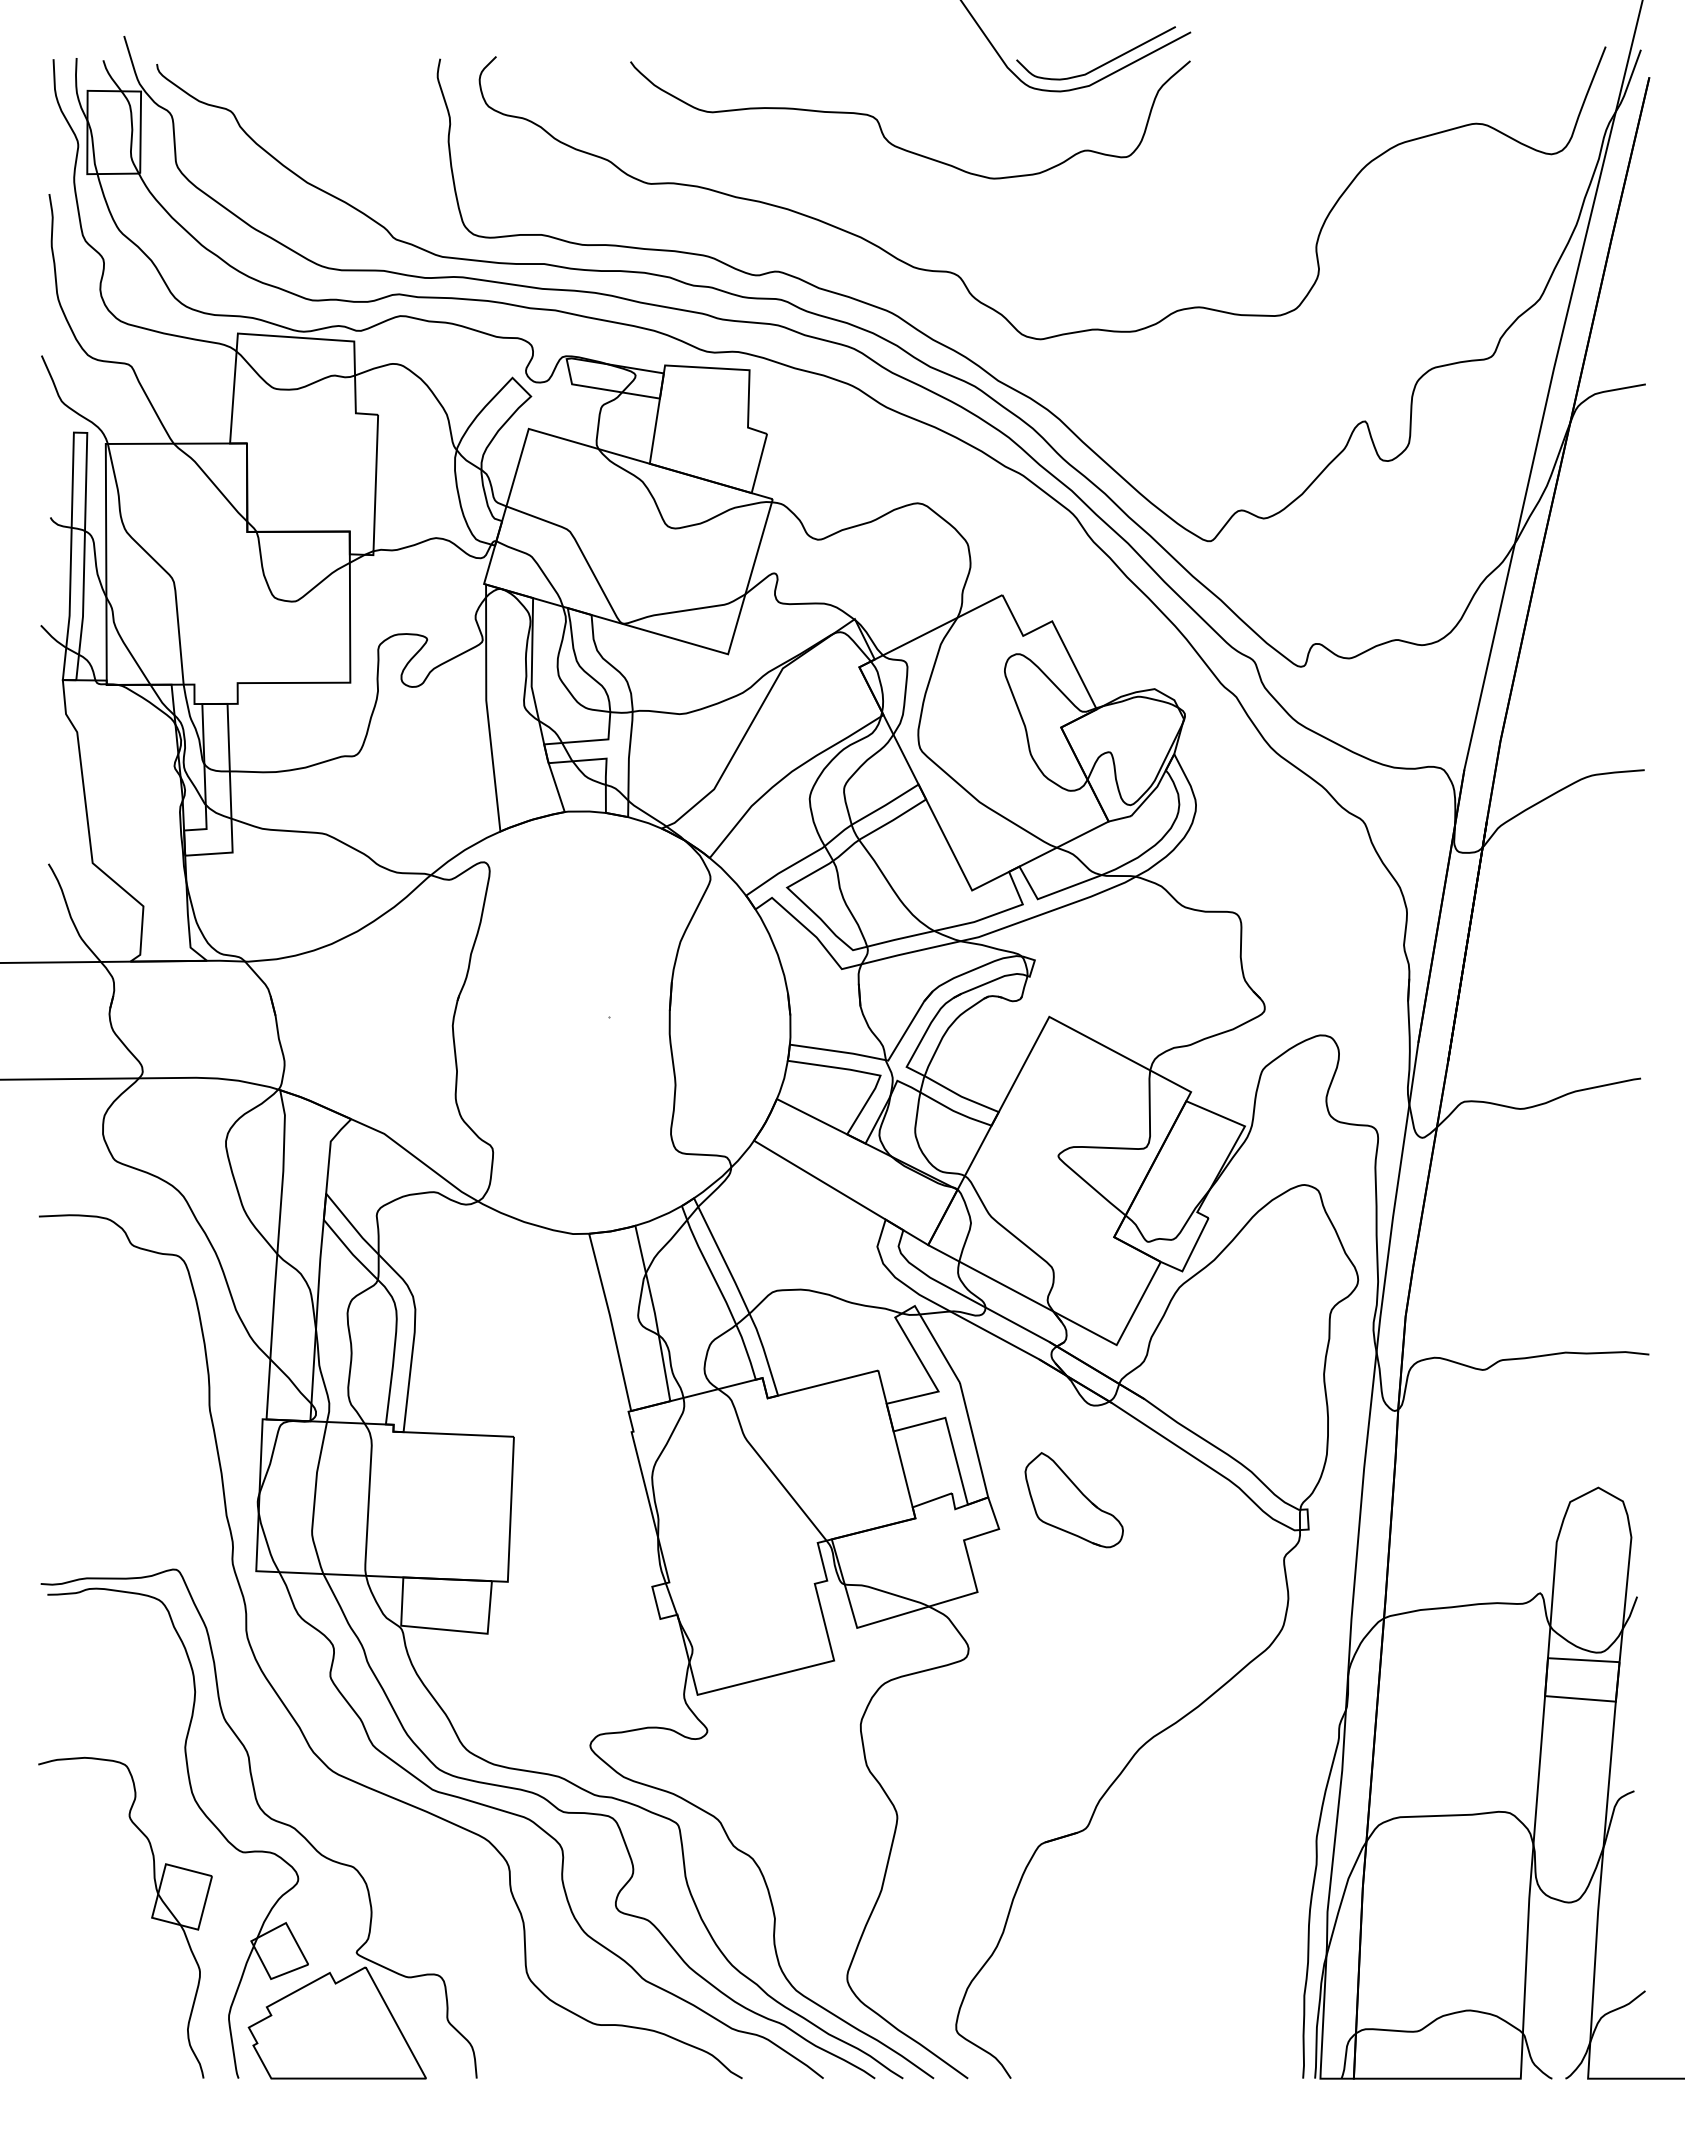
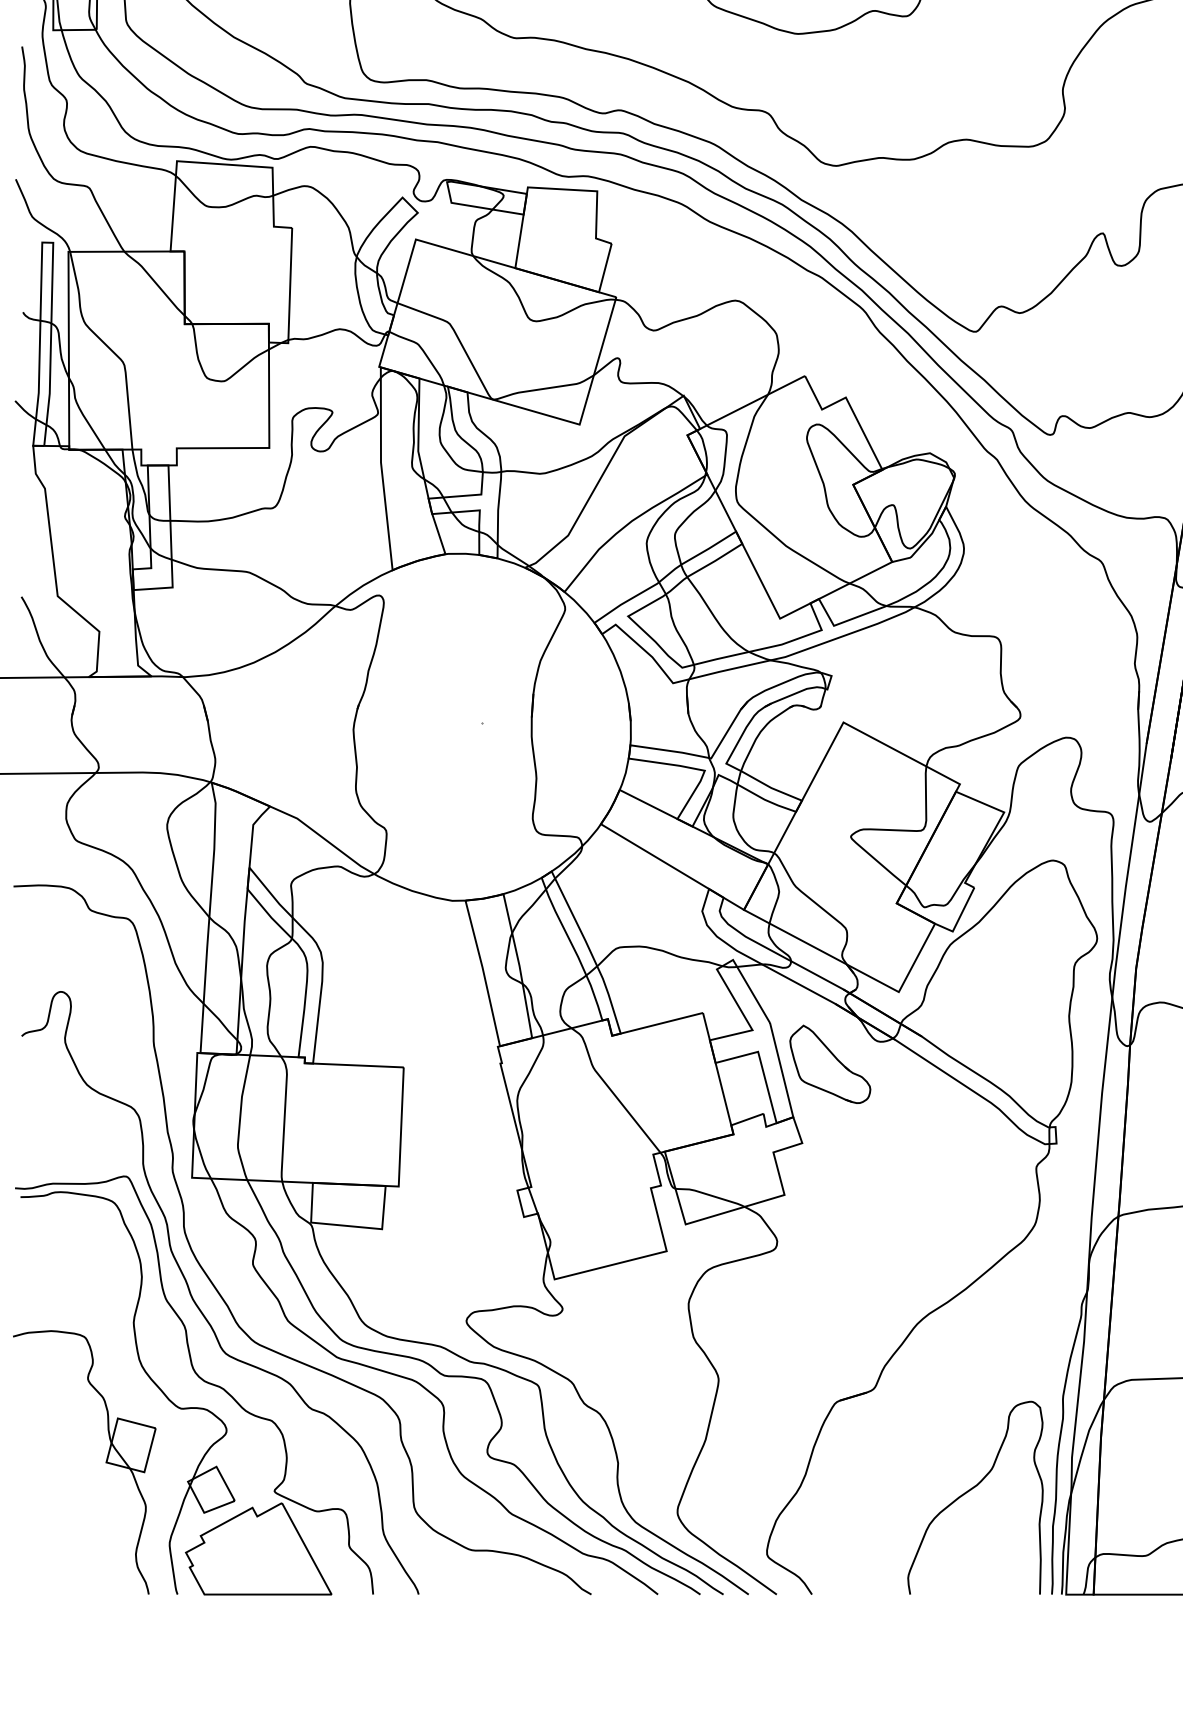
part: (1073, 1500) -> (829, 1064), moved
curve: (265, 1729) -> (199, 1307), added
curve: (1202, 1953) -> (969, 1491), added

